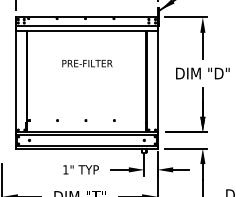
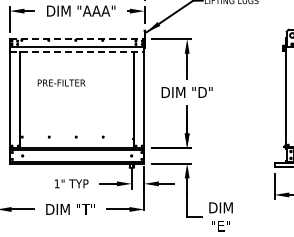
line: (87, 17) -> (77, 39), solid -> dashed
line: (87, 30) -> (77, 51), solid -> dashed
text: (87, 63) -> (61, 82), moved

